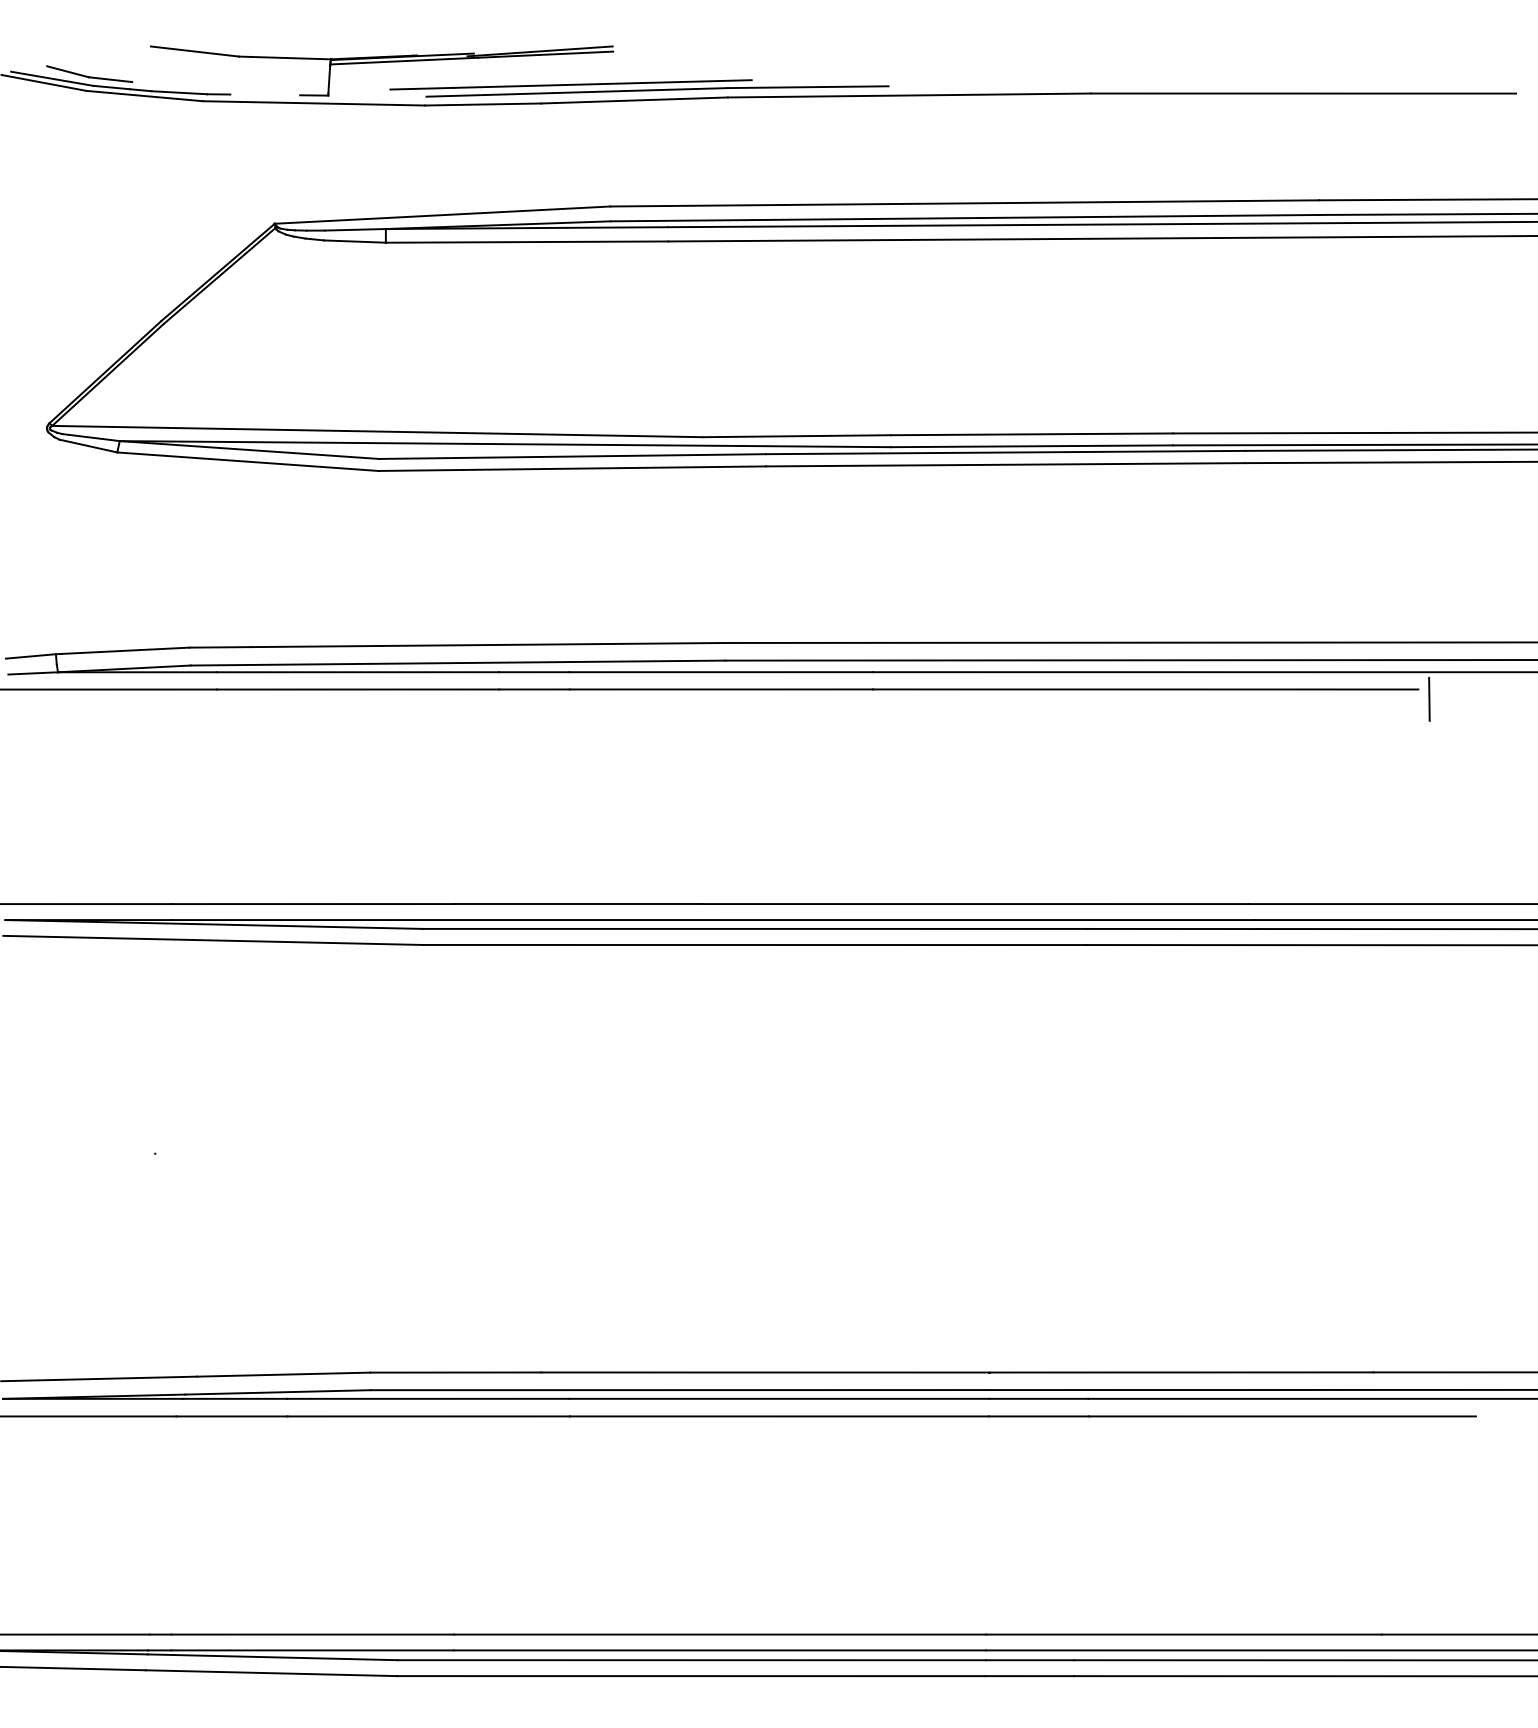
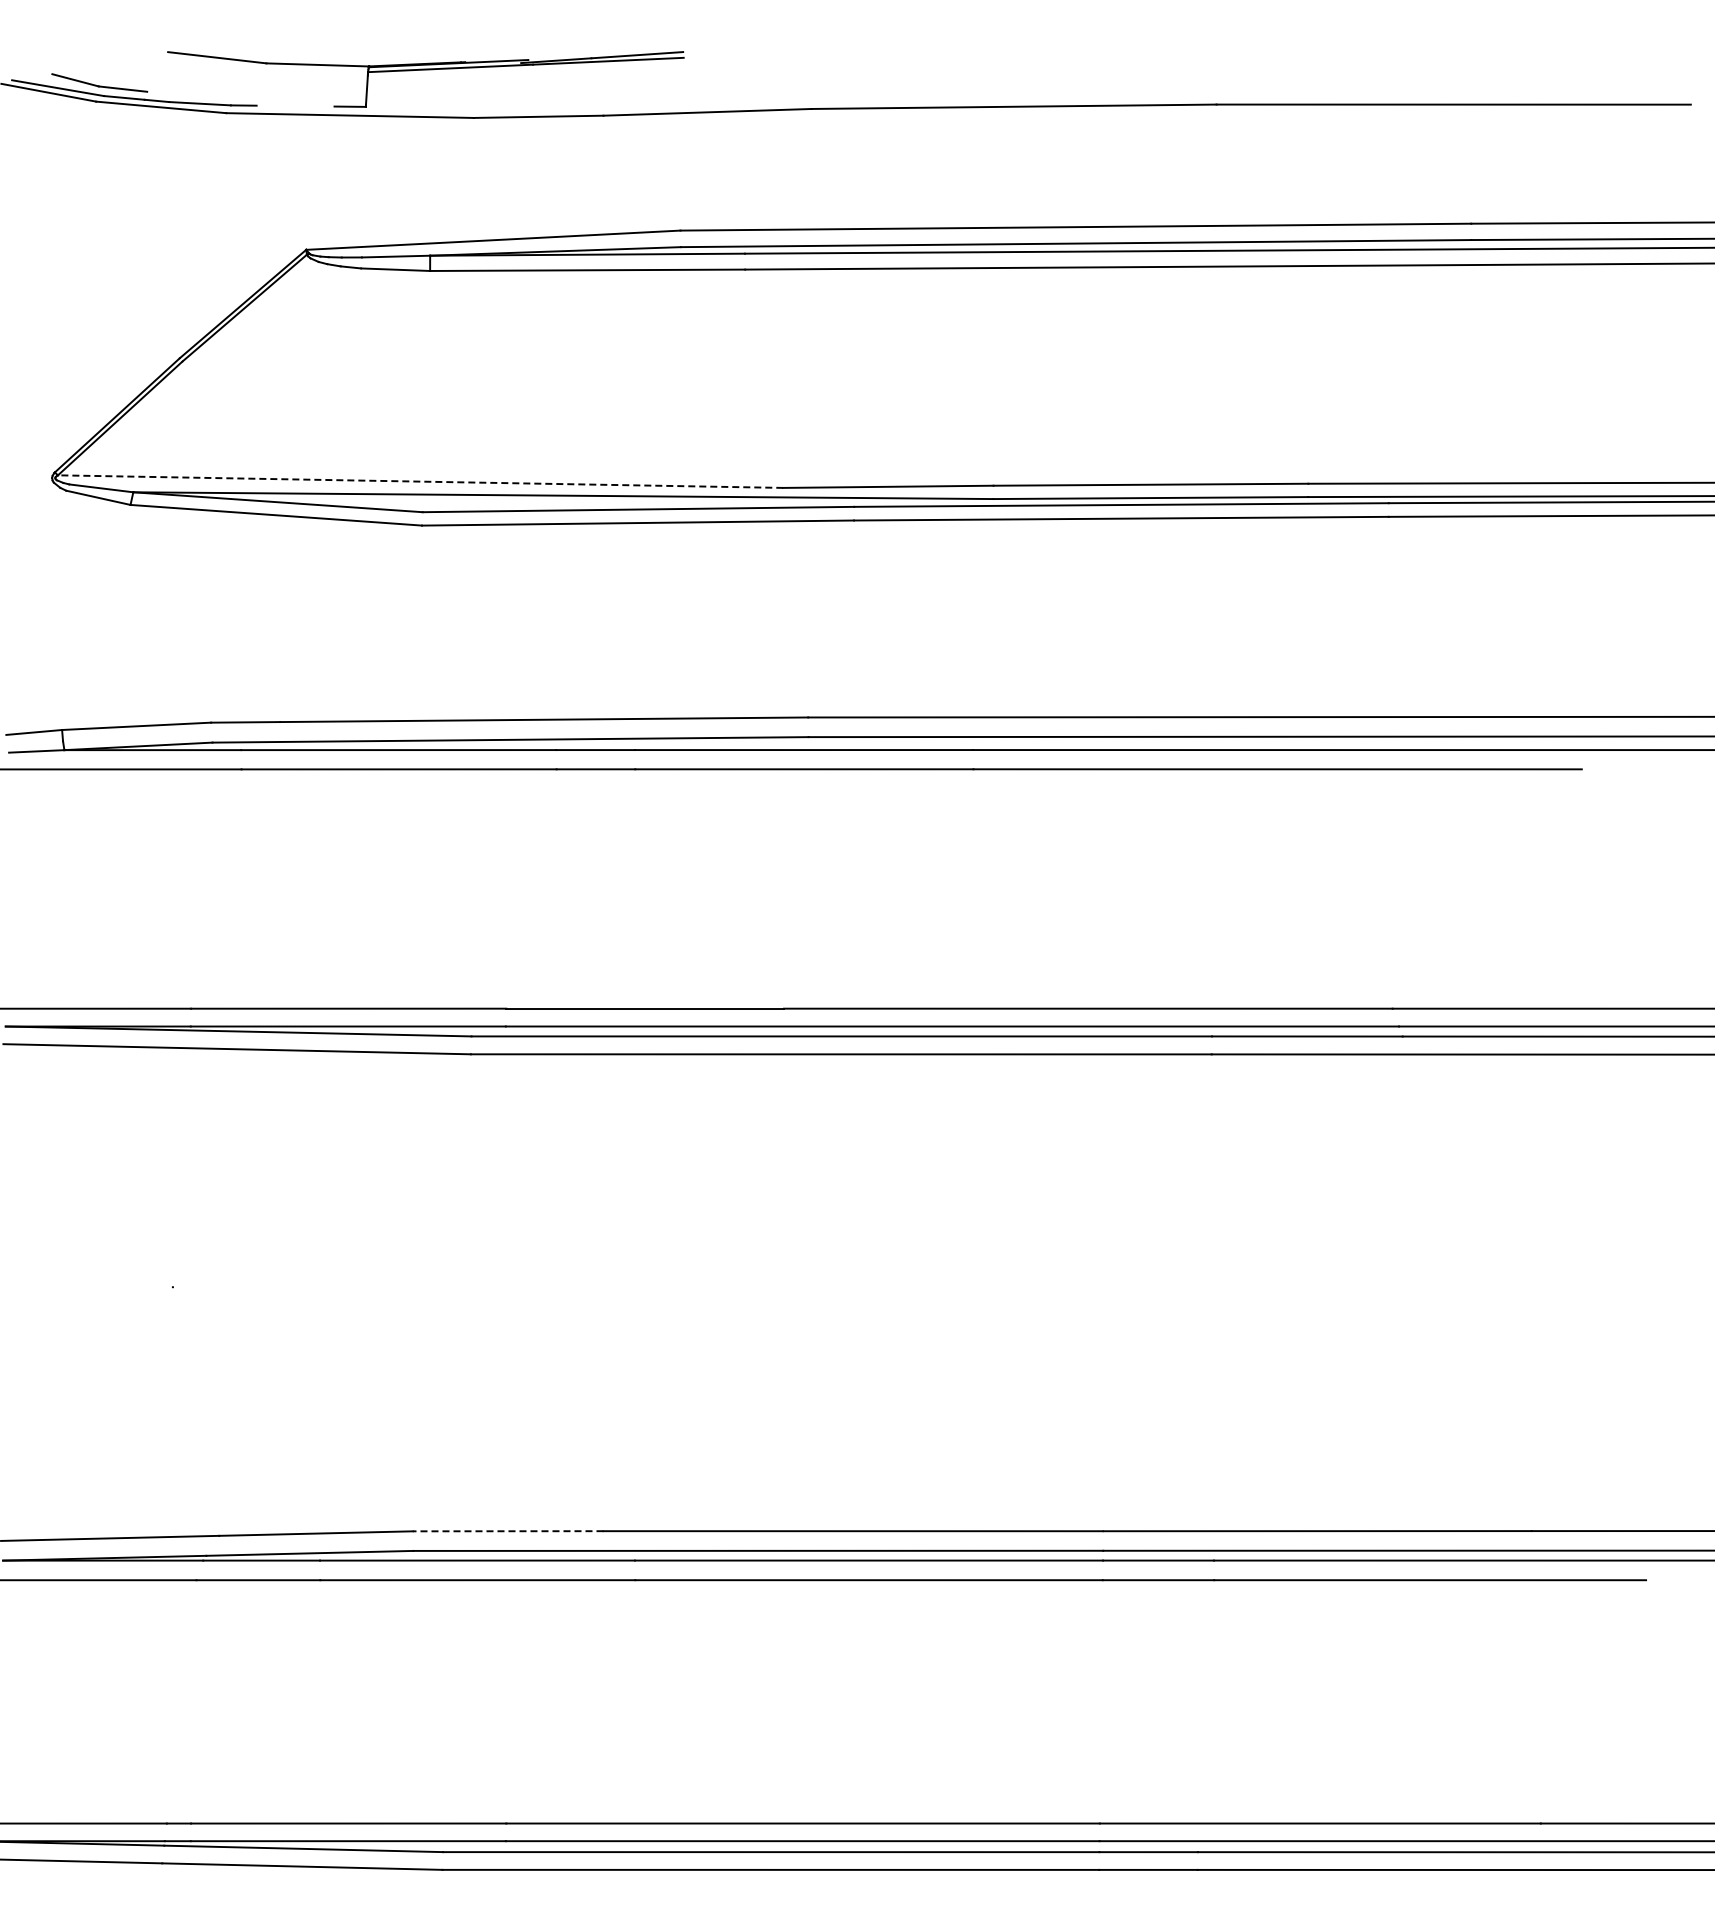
part: (639, 88) -> (712, 98), removed
line: (377, 431) -> (420, 481), solid -> dashed
line: (1428, 699) -> (1593, 780), removed
line: (455, 1372) -> (507, 1531), solid -> dashed

